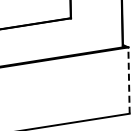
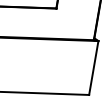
line: (129, 80) -> (94, 68), dashed -> solid

